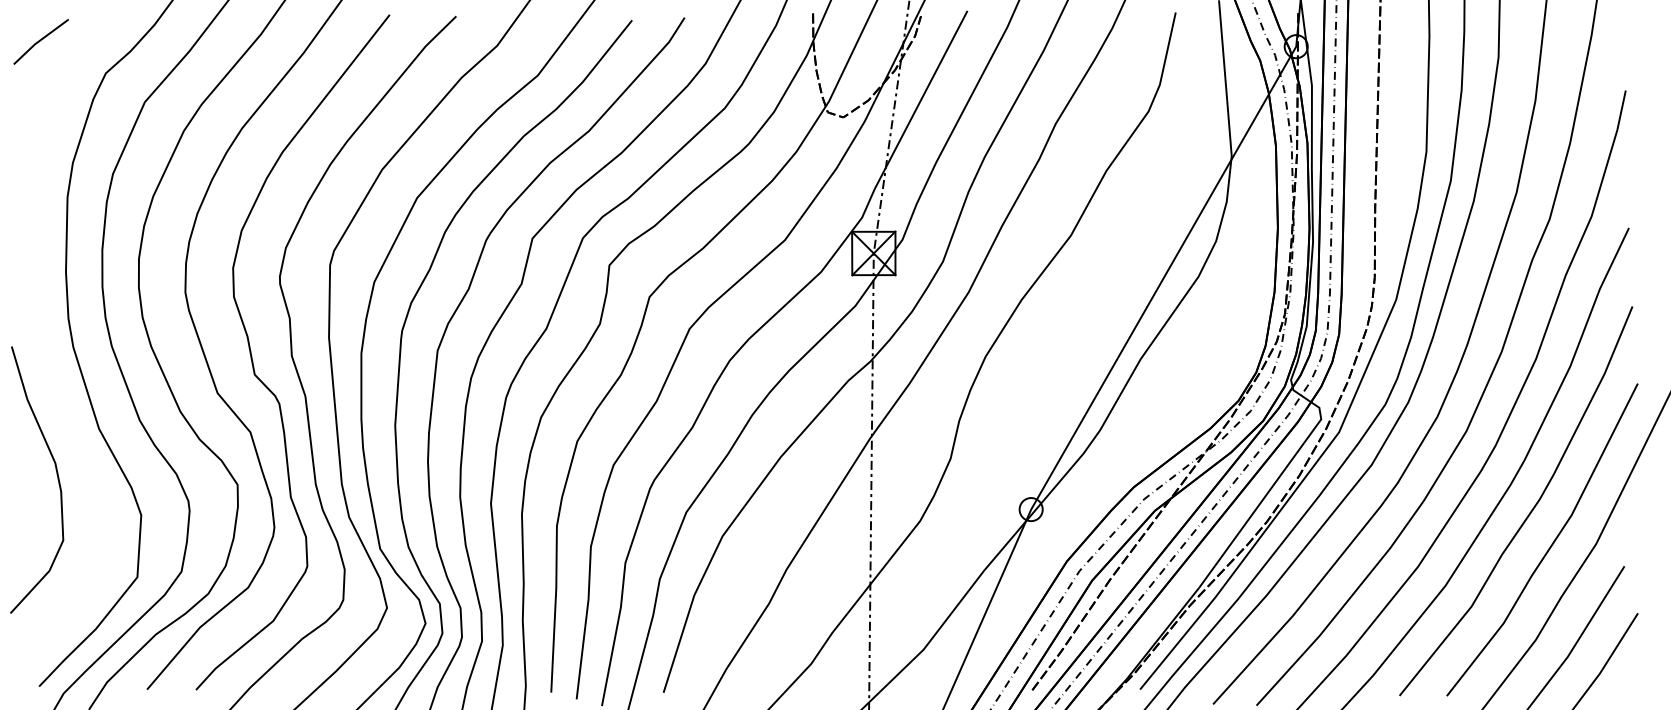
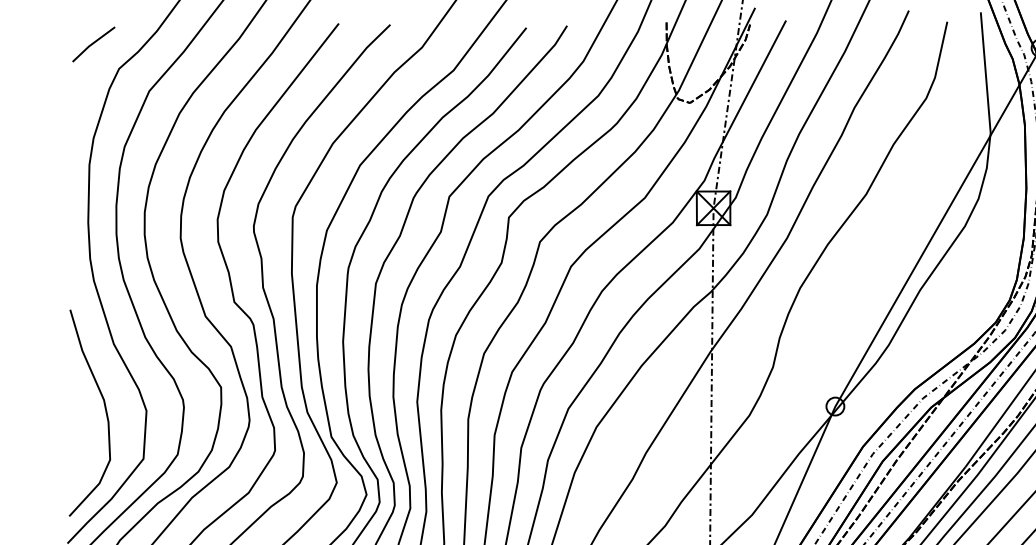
line: (40, 41) -> (93, 44), moved
curve: (56, 474) -> (104, 408), moved

